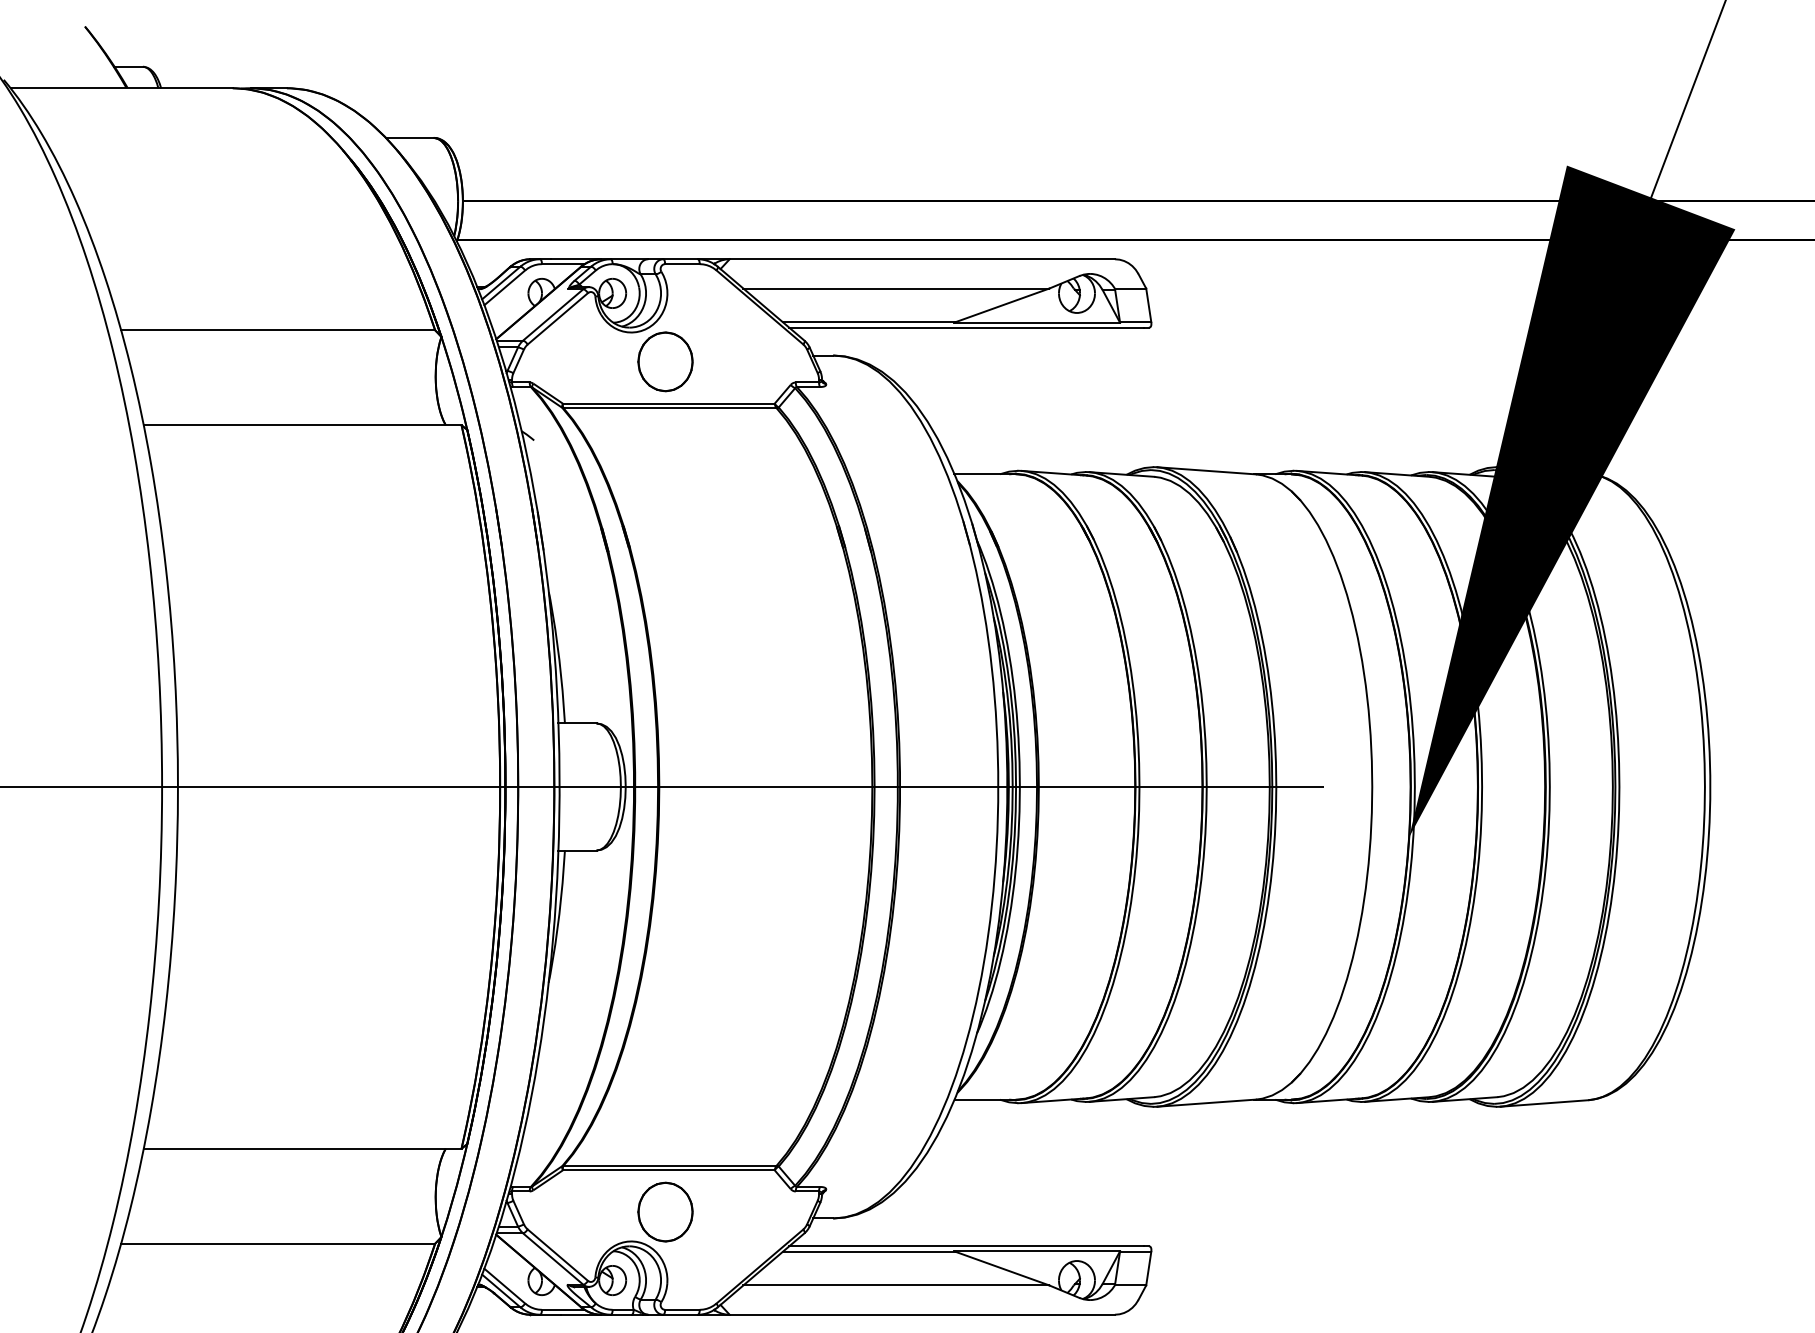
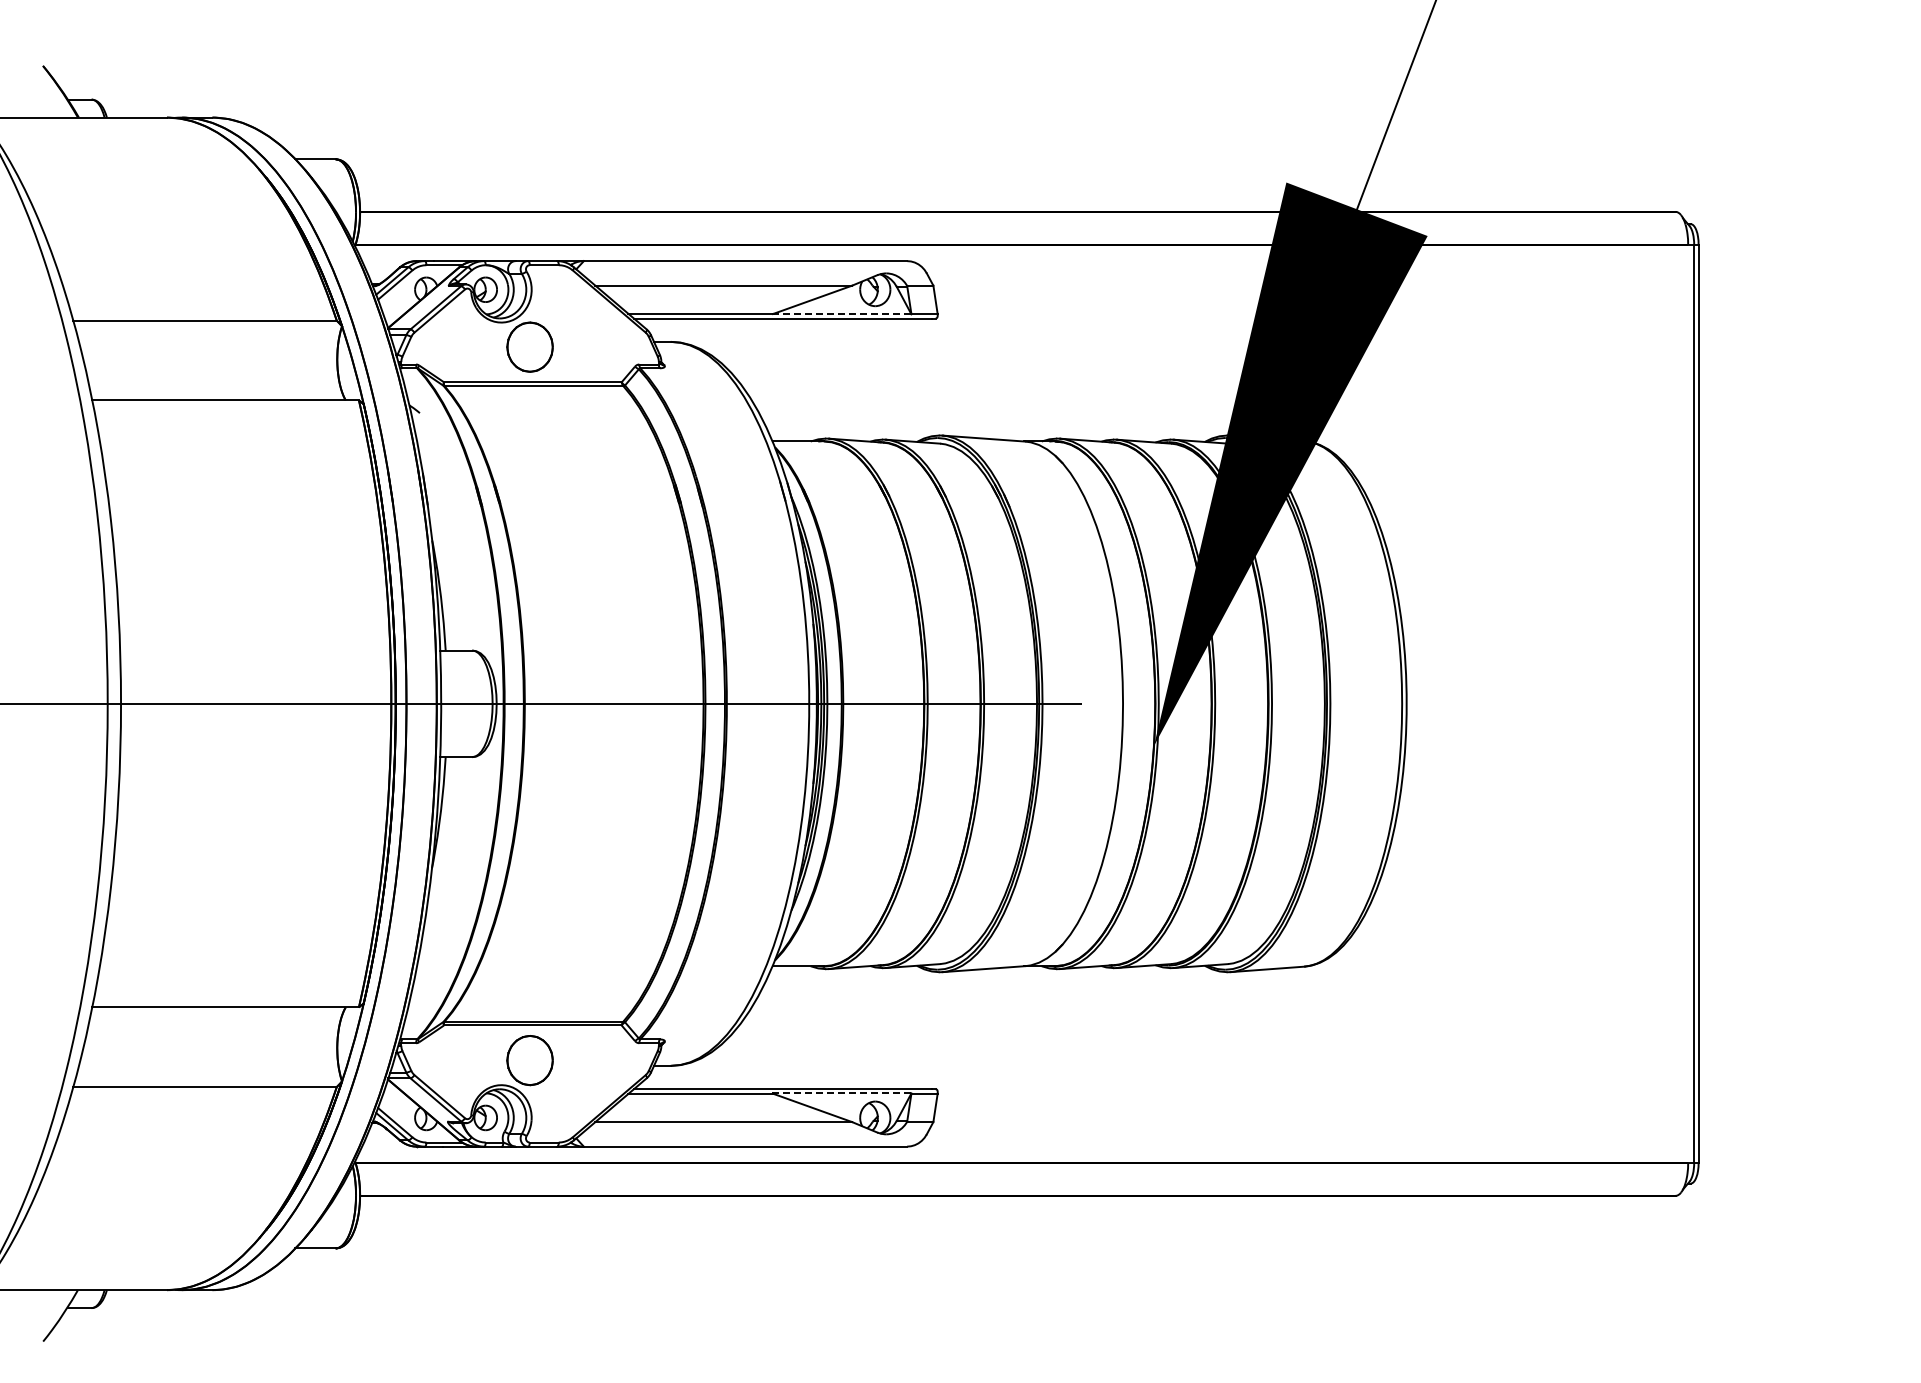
line: (1036, 322) -> (841, 314), solid -> dashed
line: (1036, 1251) -> (841, 1093), solid -> dashed

